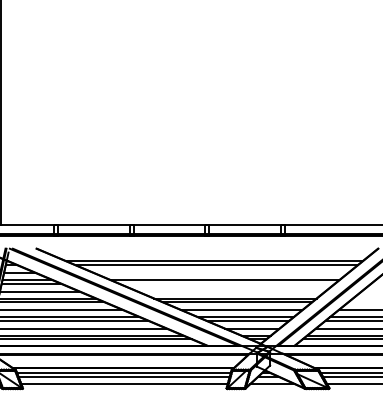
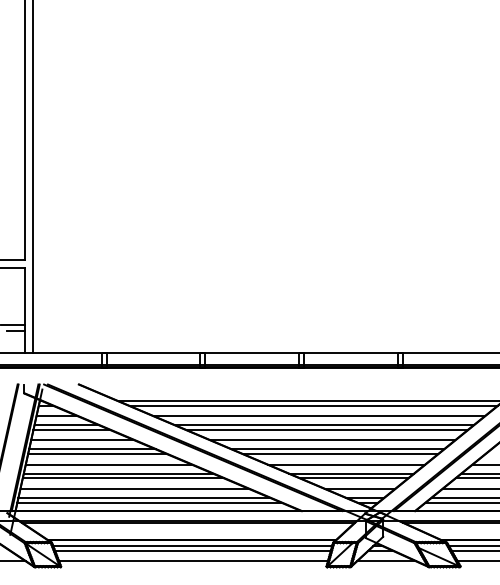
line: (220, 273) -> (318, 416), added
line: (226, 284) -> (326, 430), added
line: (231, 291) -> (332, 440), added

